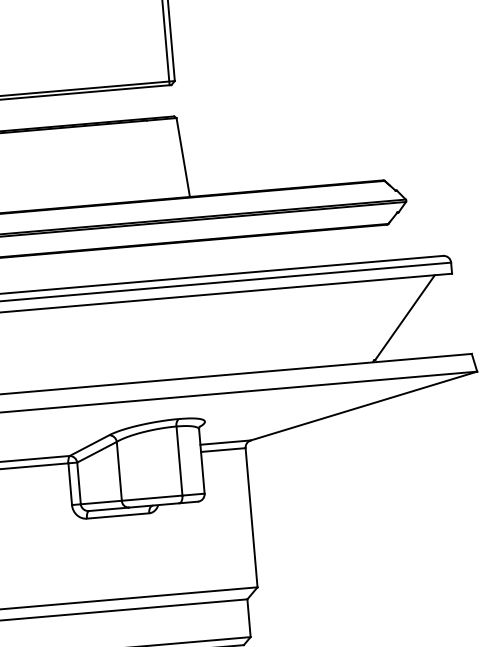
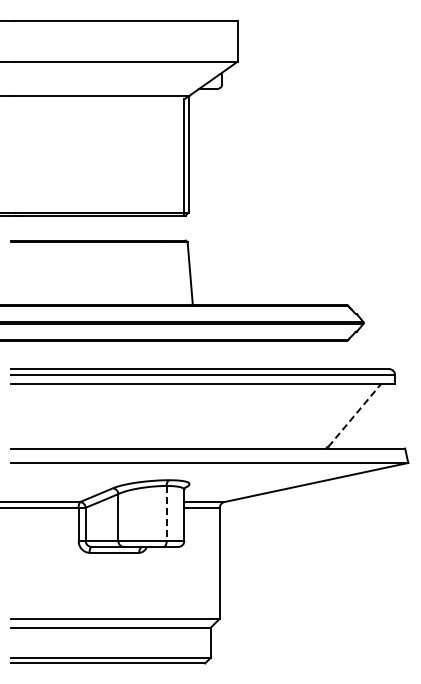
line: (405, 316) -> (355, 414), solid -> dashed
line: (179, 461) -> (166, 513), solid -> dashed

